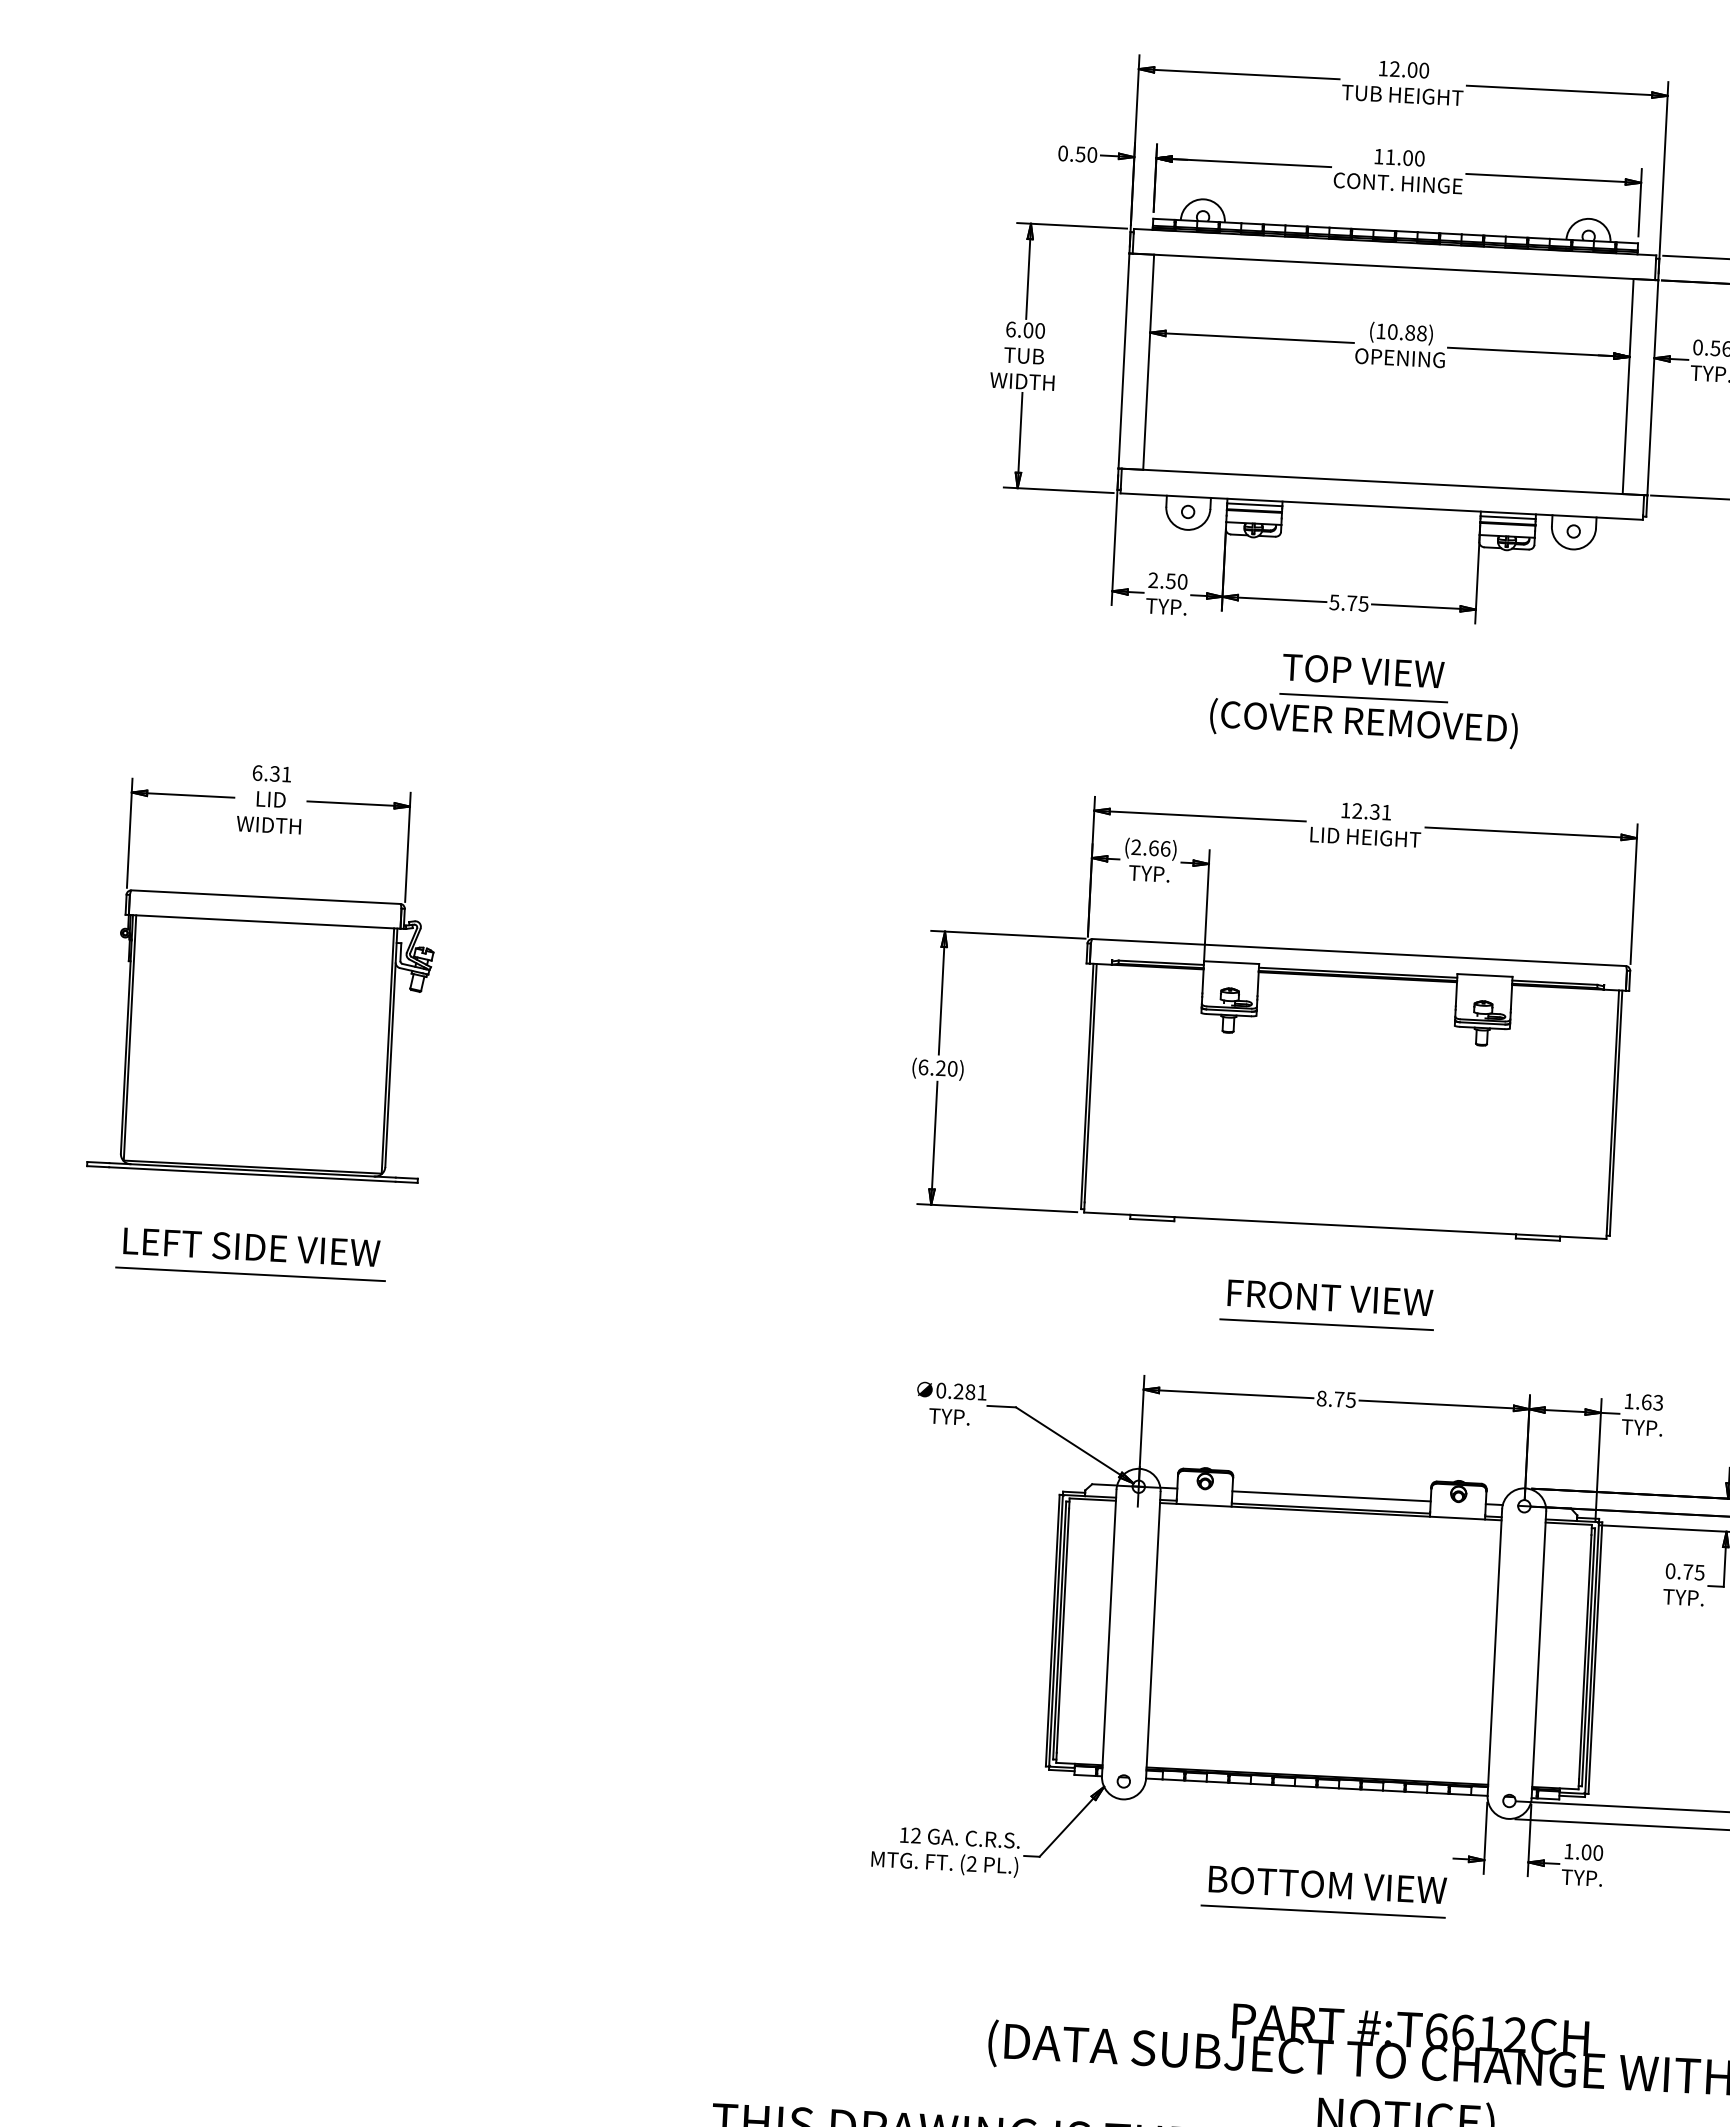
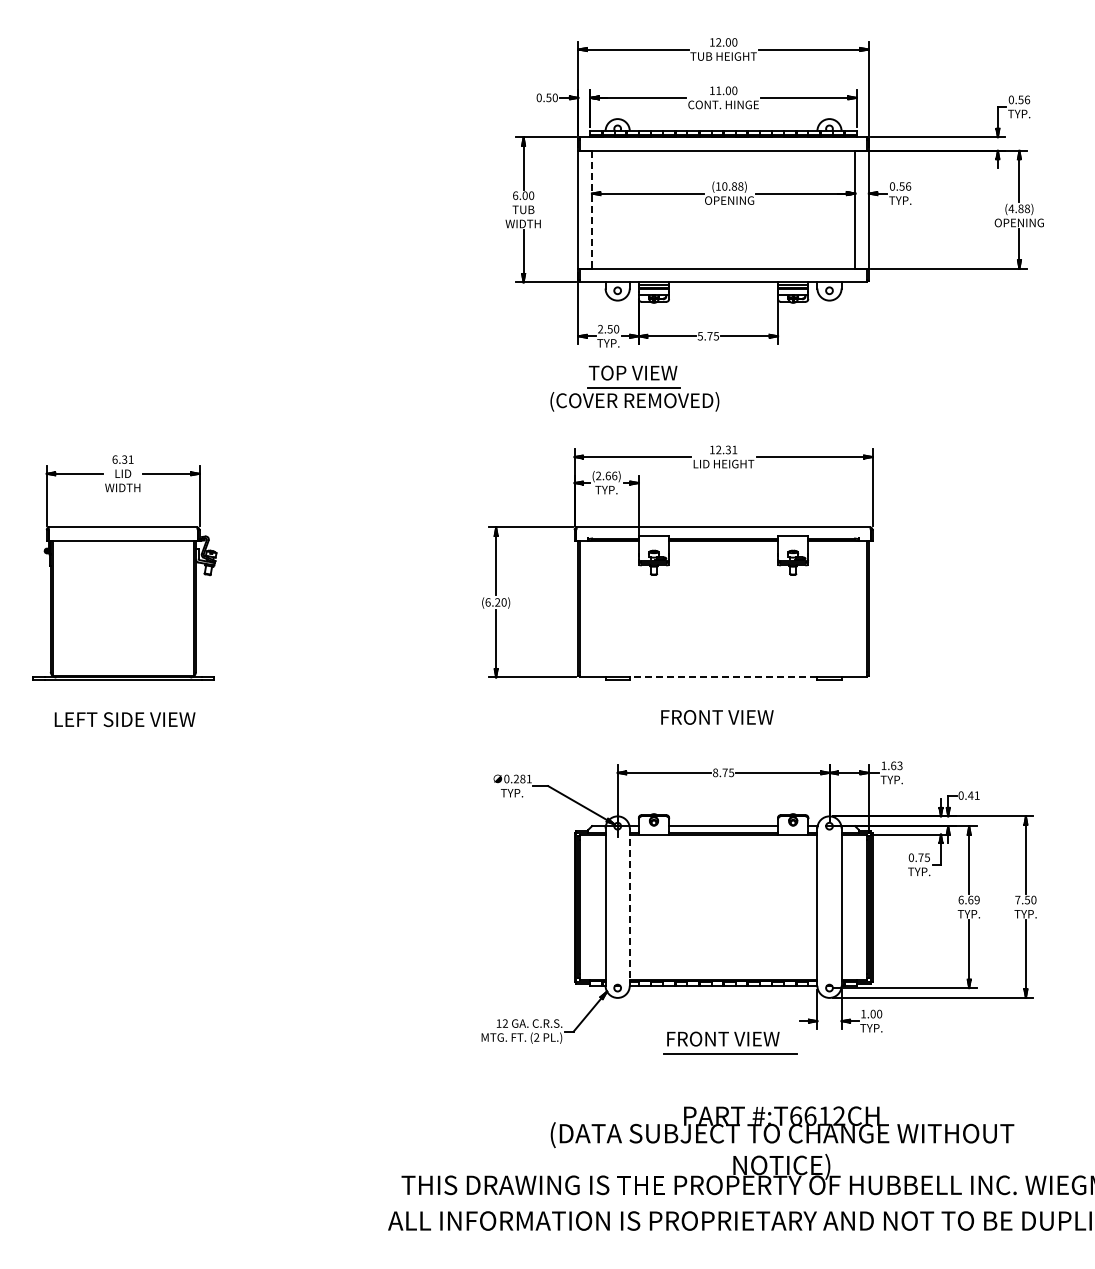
line: (1147, 363) -> (591, 210), solid -> dashed
part: (1364, 699) -> (634, 388), moved
line: (1345, 1225) -> (723, 677), solid -> dashed
line: (249, 1274) -> (124, 734), removed
line: (1325, 1325) -> (715, 732), removed
line: (1152, 1635) -> (629, 907), solid -> dashed
text: (1330, 1883) -> (733, 1038), BOTTOM VIEW -> FRONT VIEW

